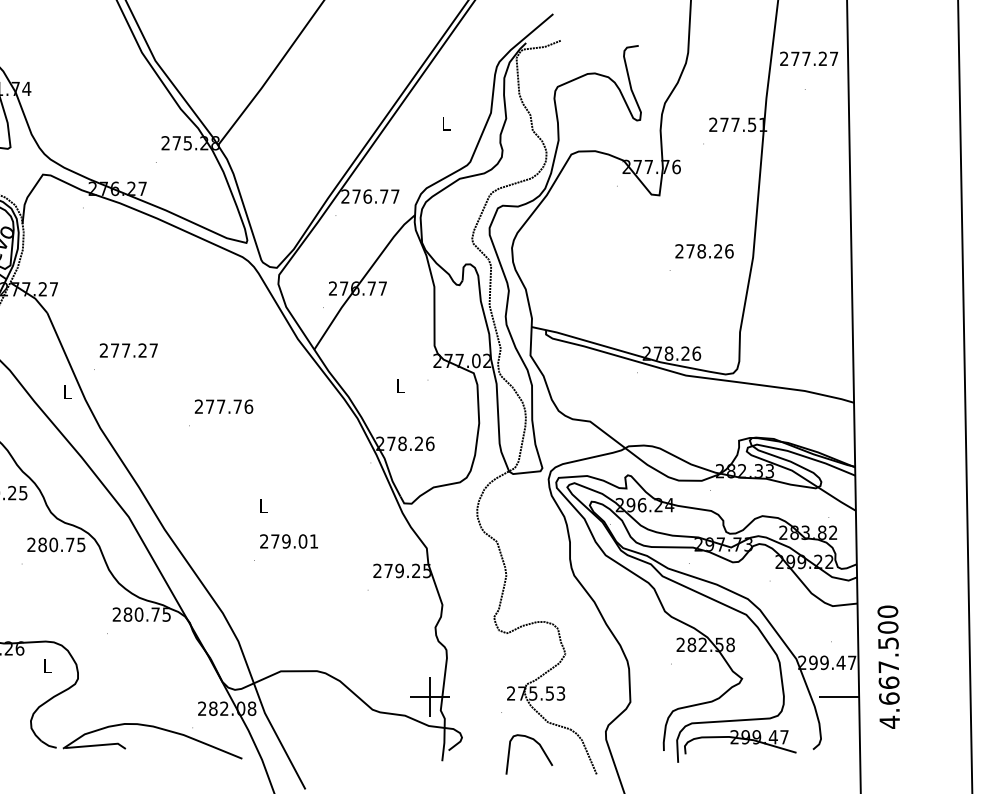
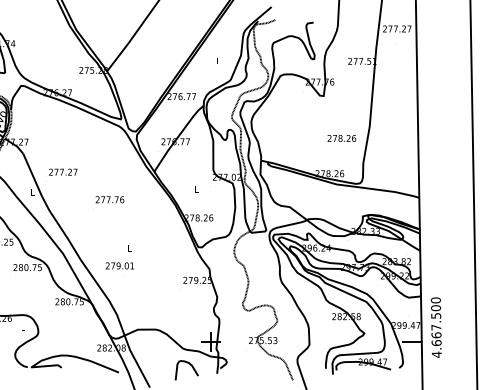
text: (703, 251) -> (341, 138), moved
text: (288, 540) -> (119, 265), moved
curve: (540, 750) -> (192, 368), moved

